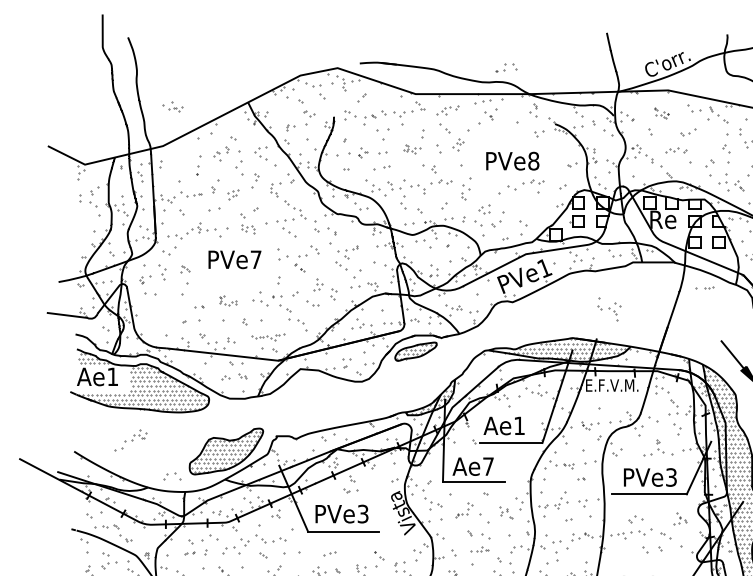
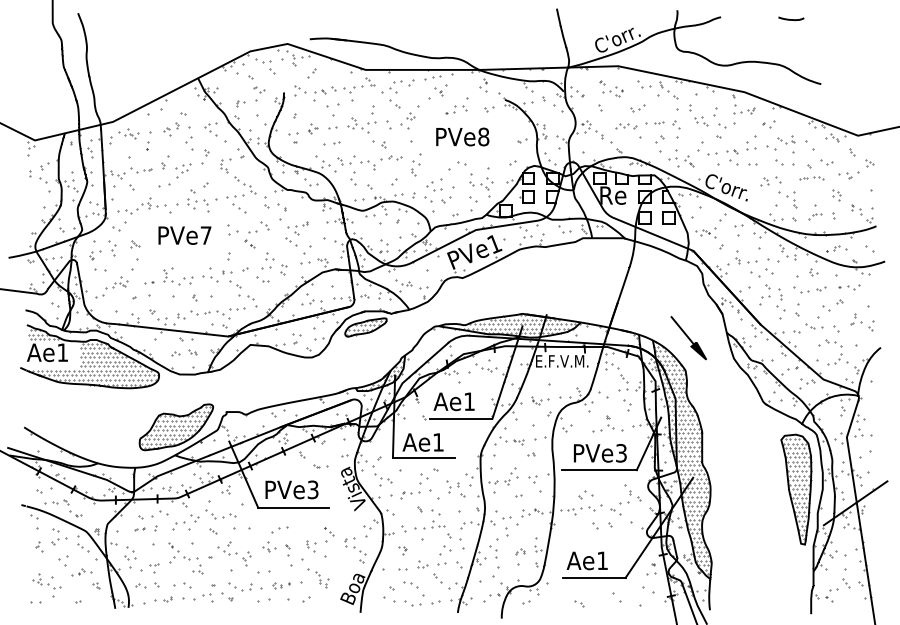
part: (506, 67) -> (456, 109), moved
part: (172, 106) -> (128, 133), moved
part: (447, 110) -> (397, 86), size x1.43
part: (661, 112) -> (611, 88), size x1.67
part: (457, 144) -> (407, 120), size x1.43
part: (411, 149) -> (361, 125), size x1.67
part: (343, 161) -> (293, 137), size x0.62
part: (533, 181) -> (483, 157), removed
part: (233, 194) -> (183, 170), size x1.43
part: (484, 208) -> (434, 184), size x1.43
part: (248, 229) -> (198, 205), size x1.67
part: (317, 284) -> (267, 260), size x1.43
part: (704, 287) -> (654, 122), moved
part: (228, 300) -> (178, 276), size x1.67
part: (609, 309) -> (481, 185), moved
part: (267, 337) -> (217, 313), size x1.67
part: (130, 439) -> (111, 287), moved
text: (488, 466) -> (438, 442), Ae7 -> Ae1
part: (172, 475) -> (122, 451), removed
part: (350, 490) -> (320, 466), moved
part: (464, 510) -> (414, 486), size x1.67
part: (505, 512) -> (455, 488), size x1.43
part: (680, 518) -> (630, 494), size x1.67
part: (479, 548) -> (429, 524), size x1.67
part: (329, 553) -> (279, 529), size x1.43

